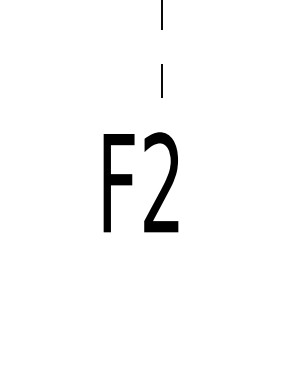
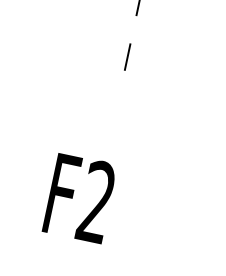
text: (140, 182) -> (79, 198), moved

